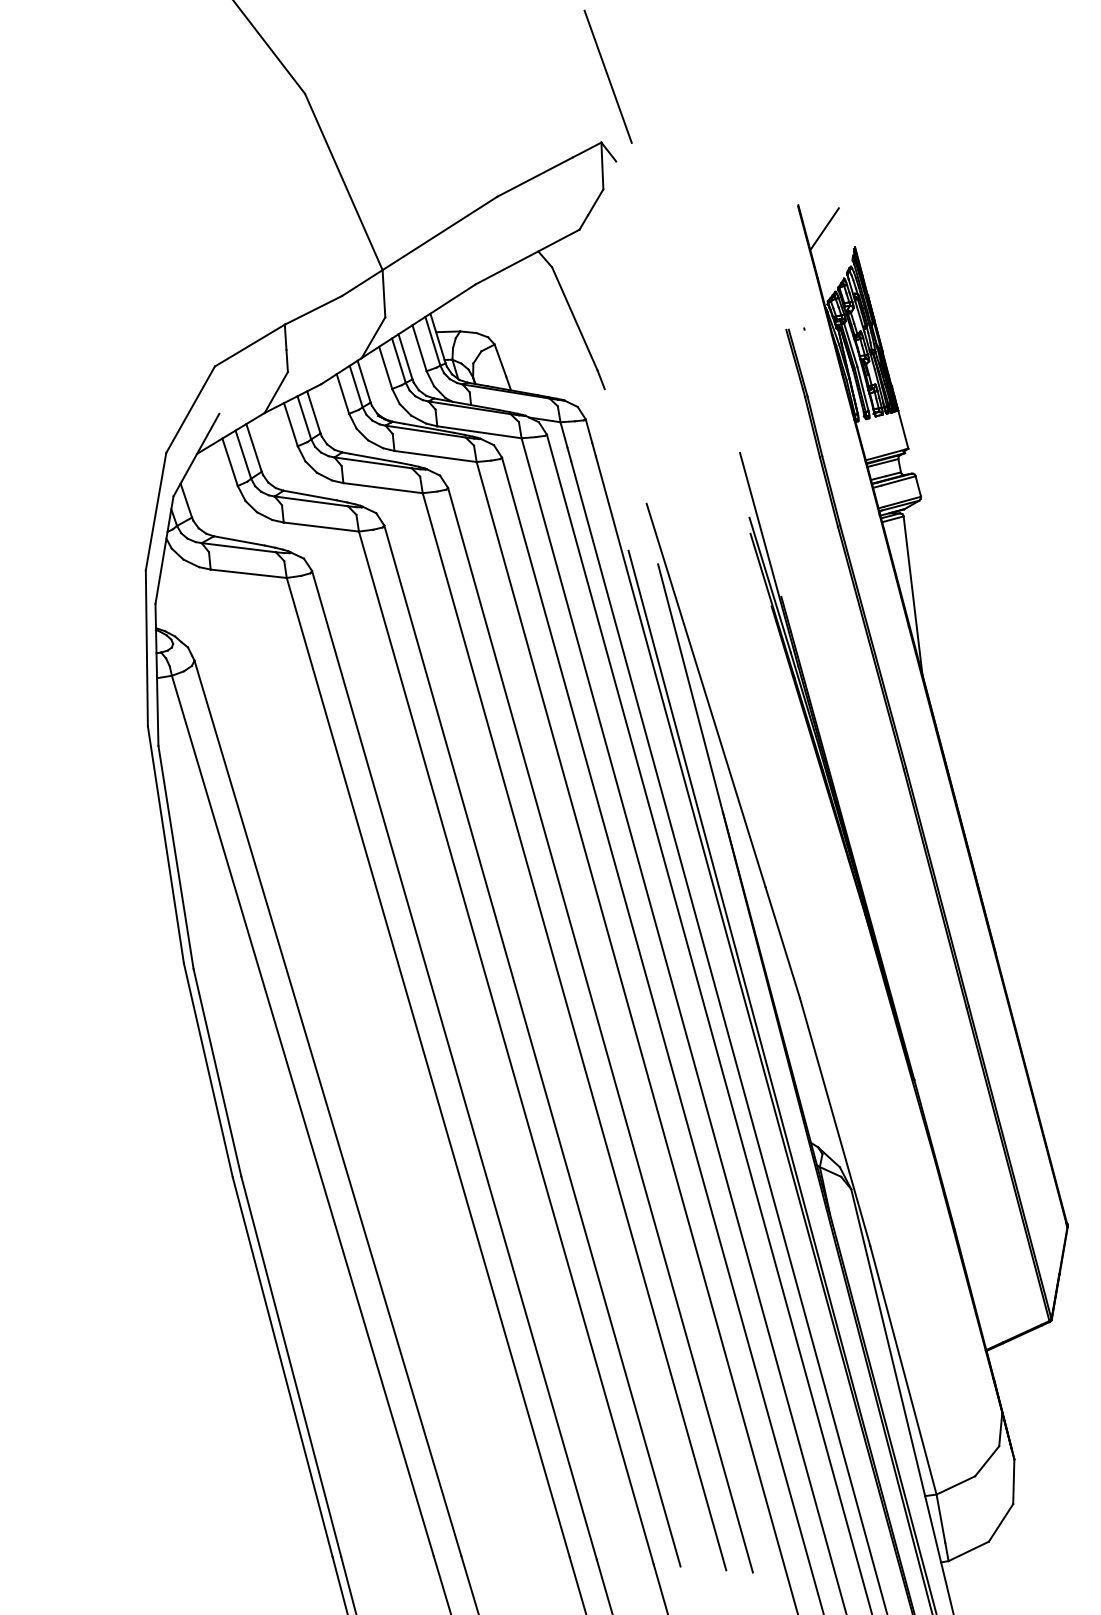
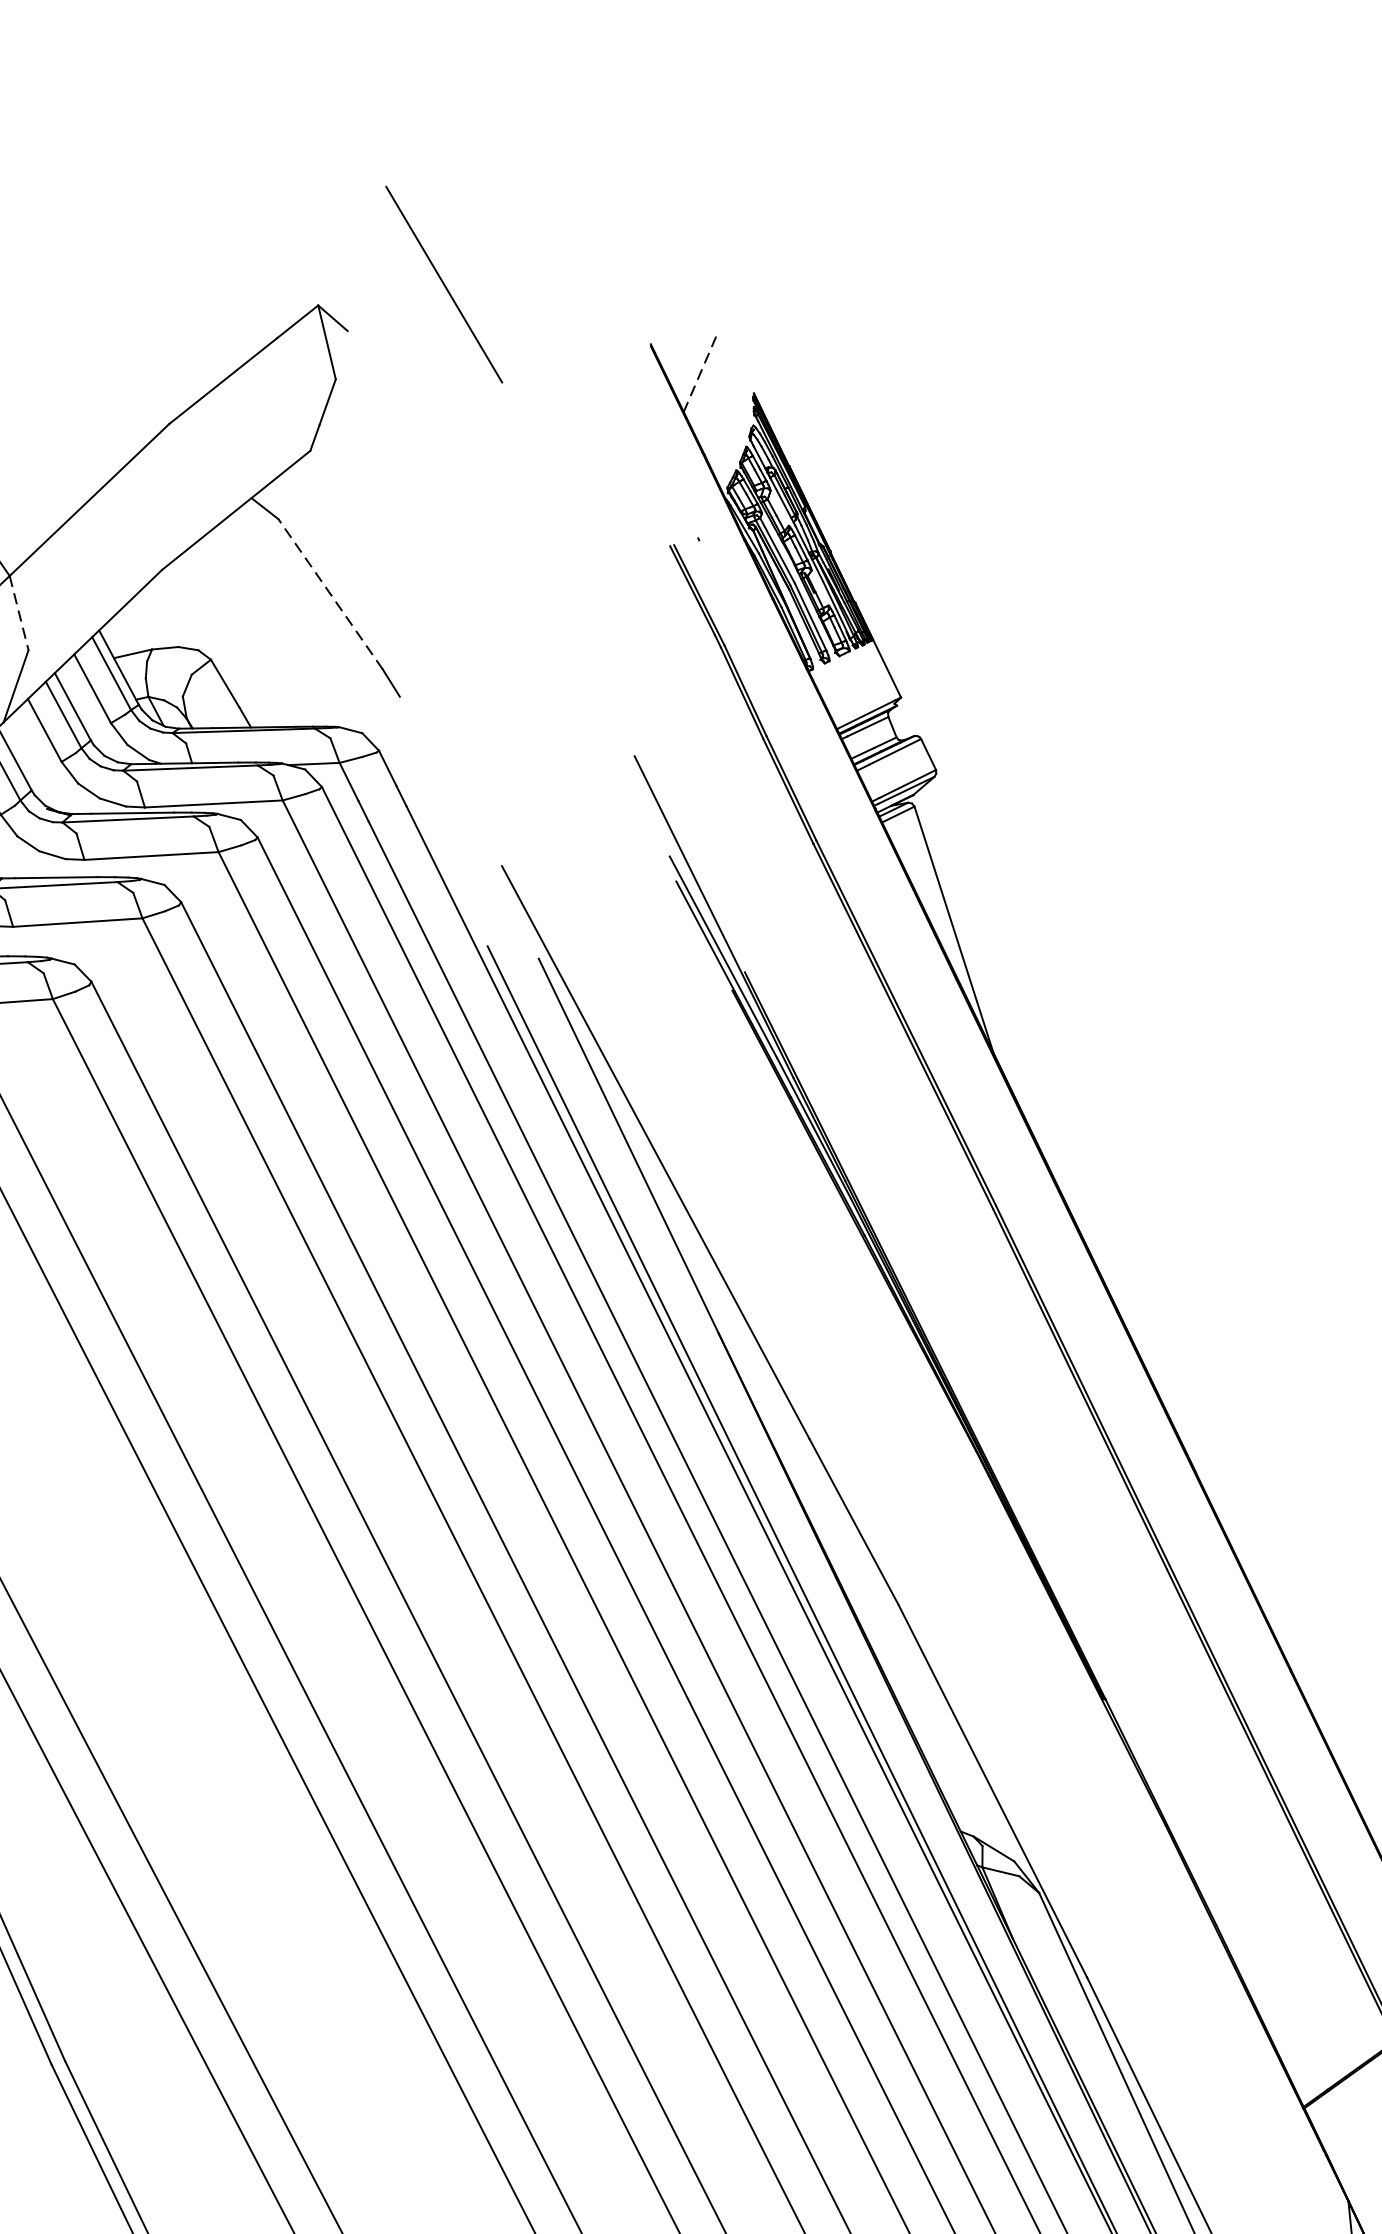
line: (607, 76) -> (443, 284), moved
line: (824, 229) -> (699, 374), solid -> dashed
line: (383, 293) -> (18, 612), solid -> dashed
line: (574, 319) -> (330, 595), solid -> dashed

